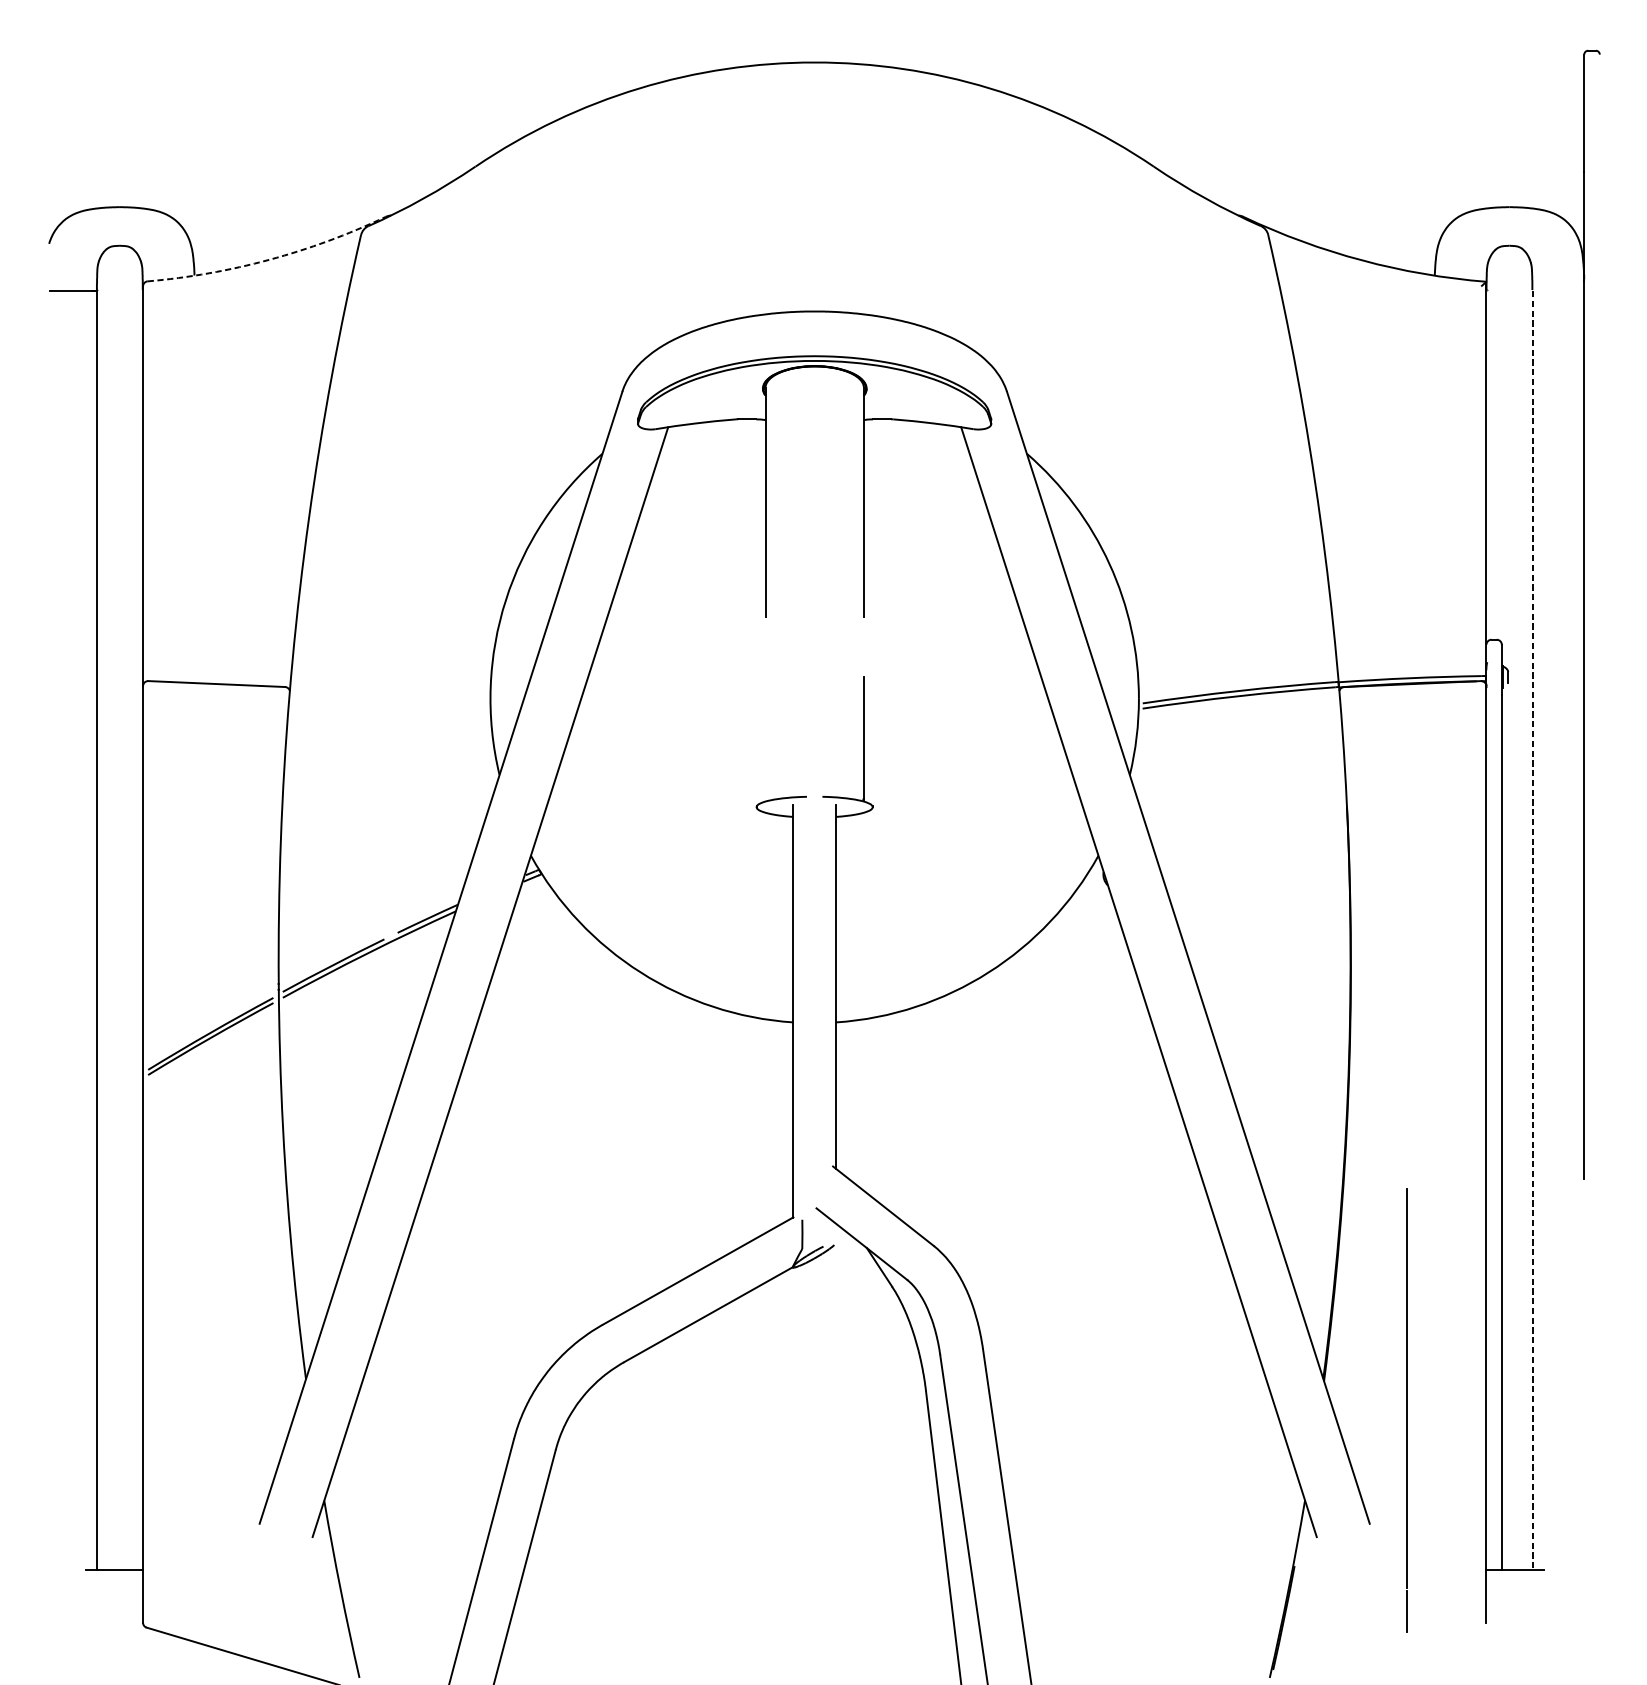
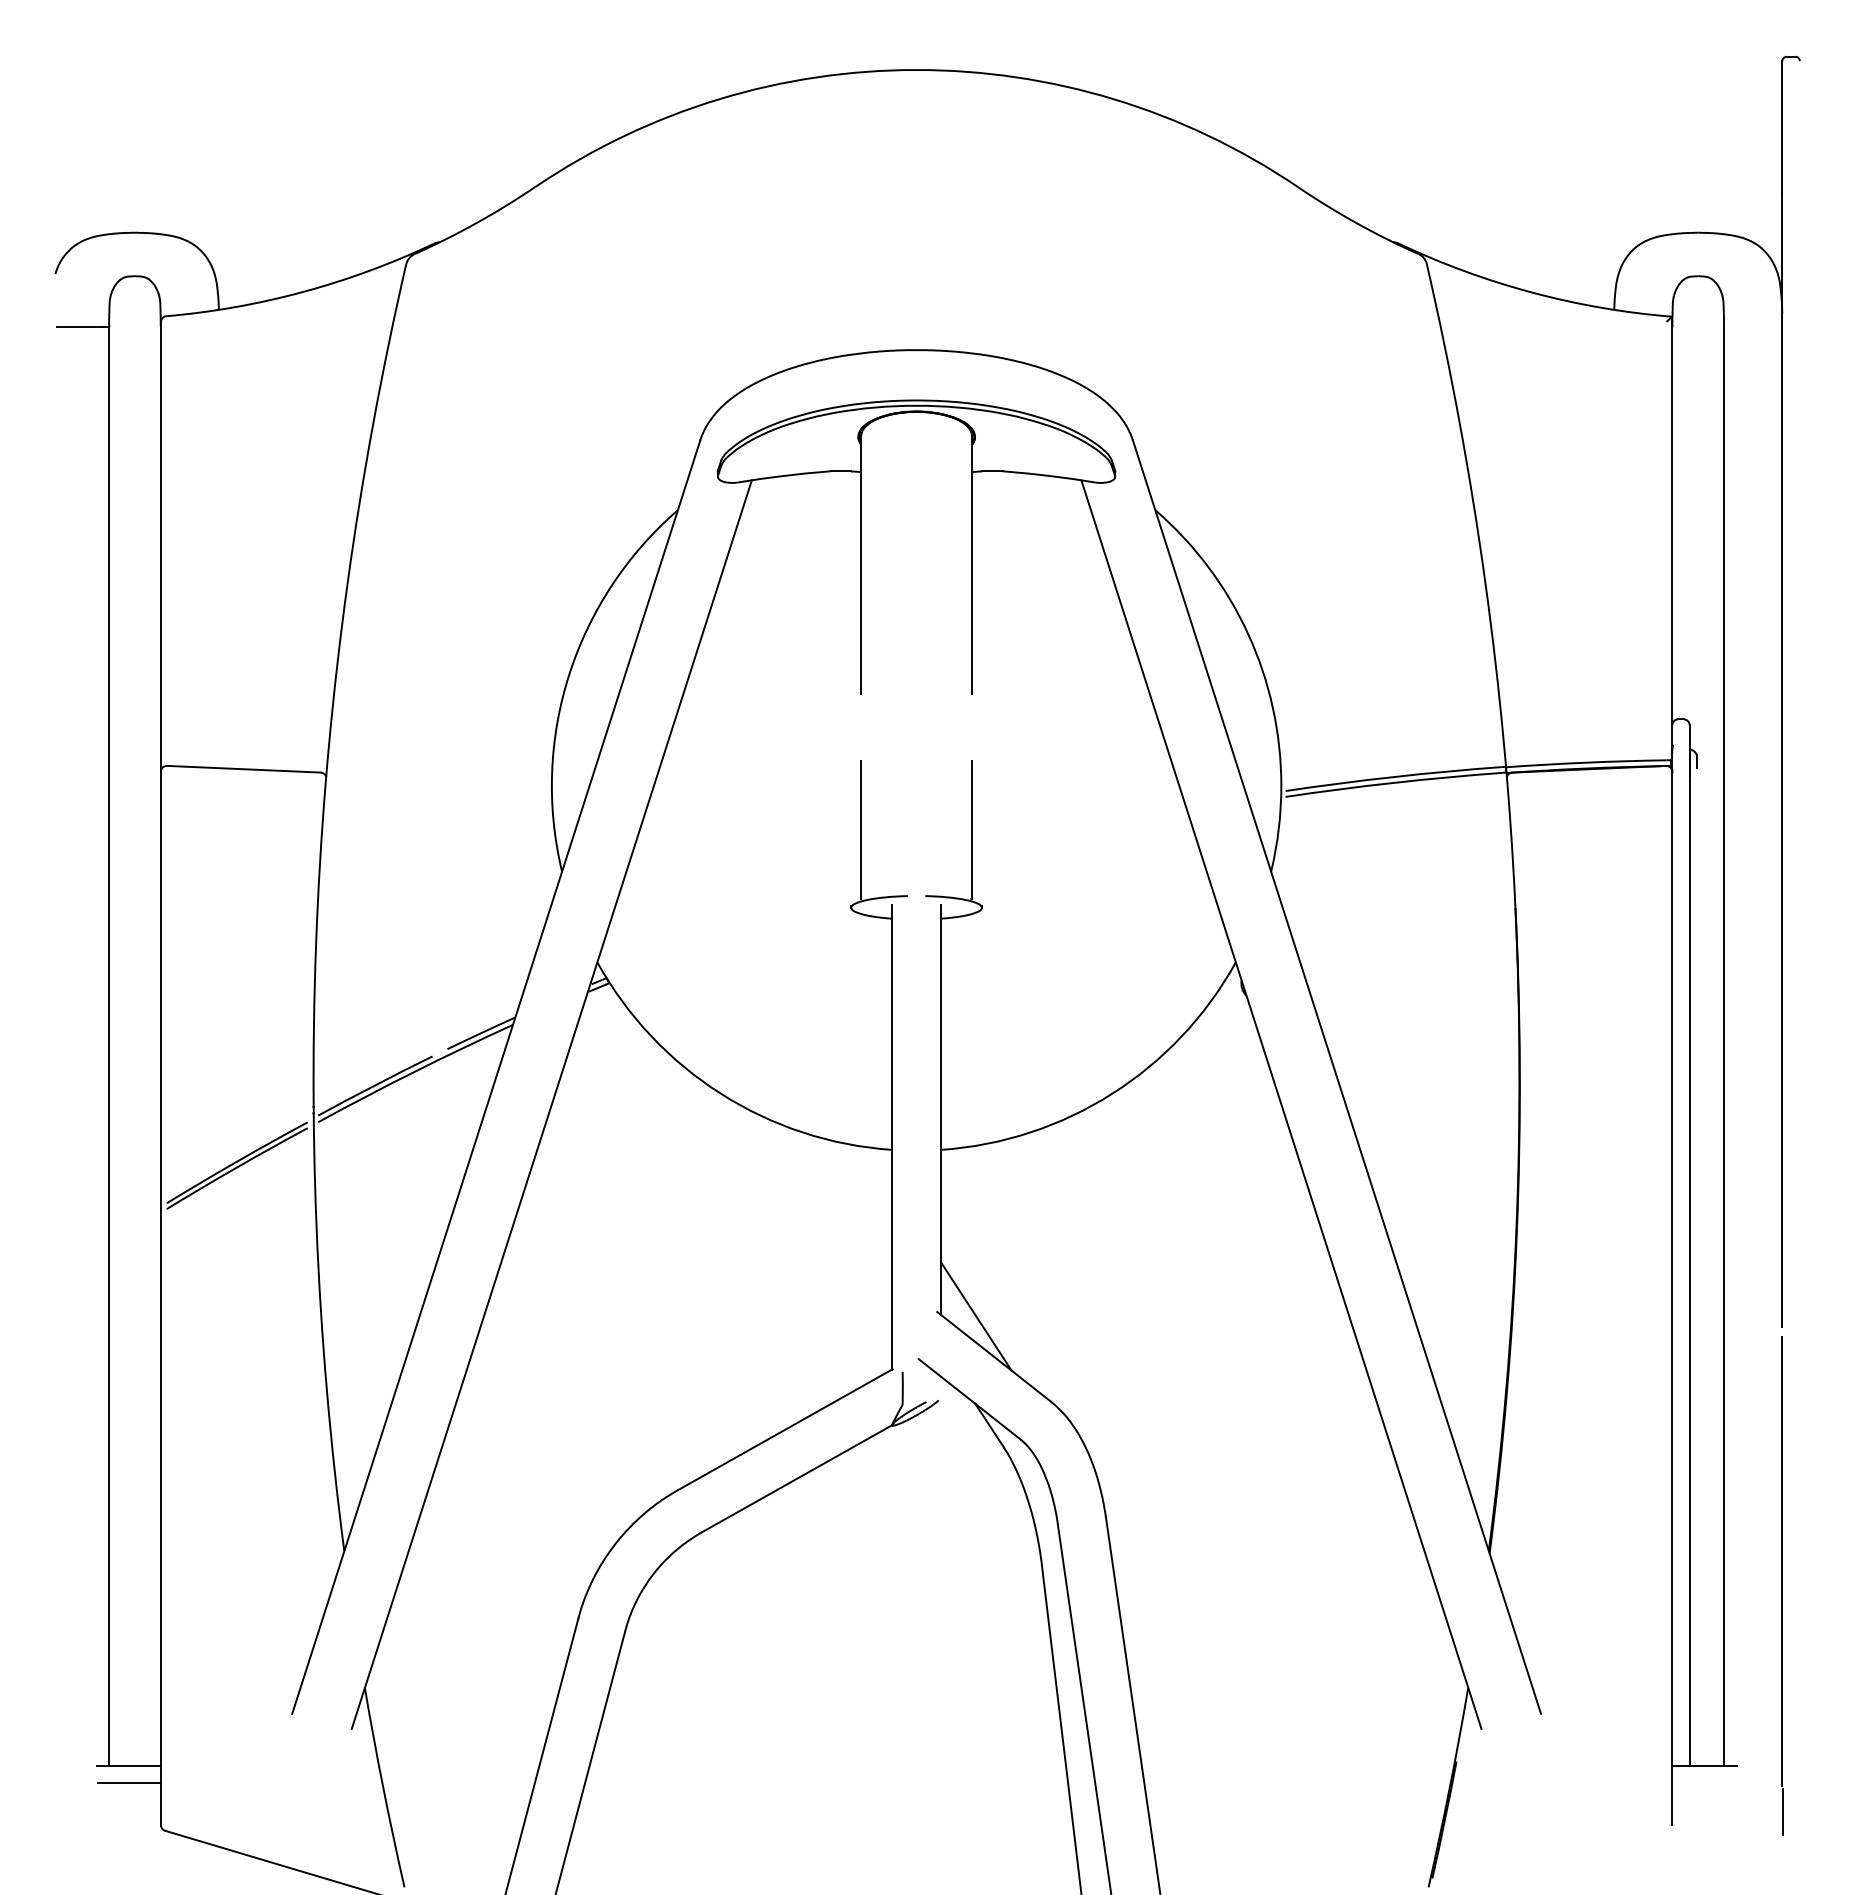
arc: (269, 259) -> (303, 291), dashed -> solid
line: (765, 737) -> (861, 829), added
line: (1532, 930) -> (1724, 1046), dashed -> solid
line: (867, 1170) -> (975, 1316), added
line: (1406, 1409) -> (1782, 1585), moved
line: (114, 1585) -> (128, 1783), added

